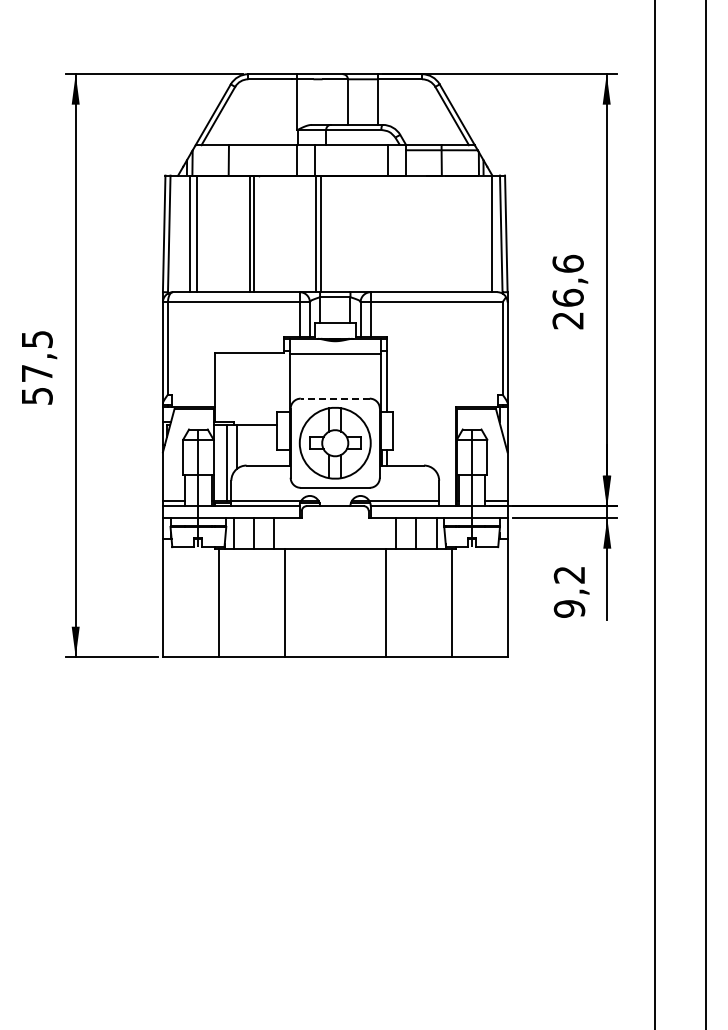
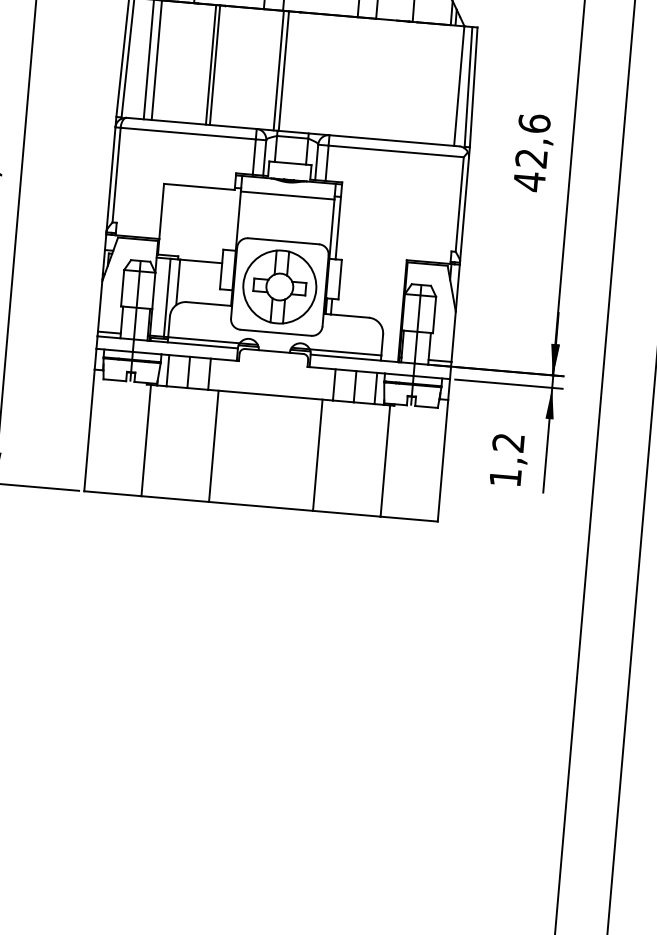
text: (567, 309) -> (529, 170), 26,6 -> 42,6
line: (334, 398) -> (282, 241), dashed -> solid
text: (569, 608) -> (505, 477), 9,2 -> 1,2

